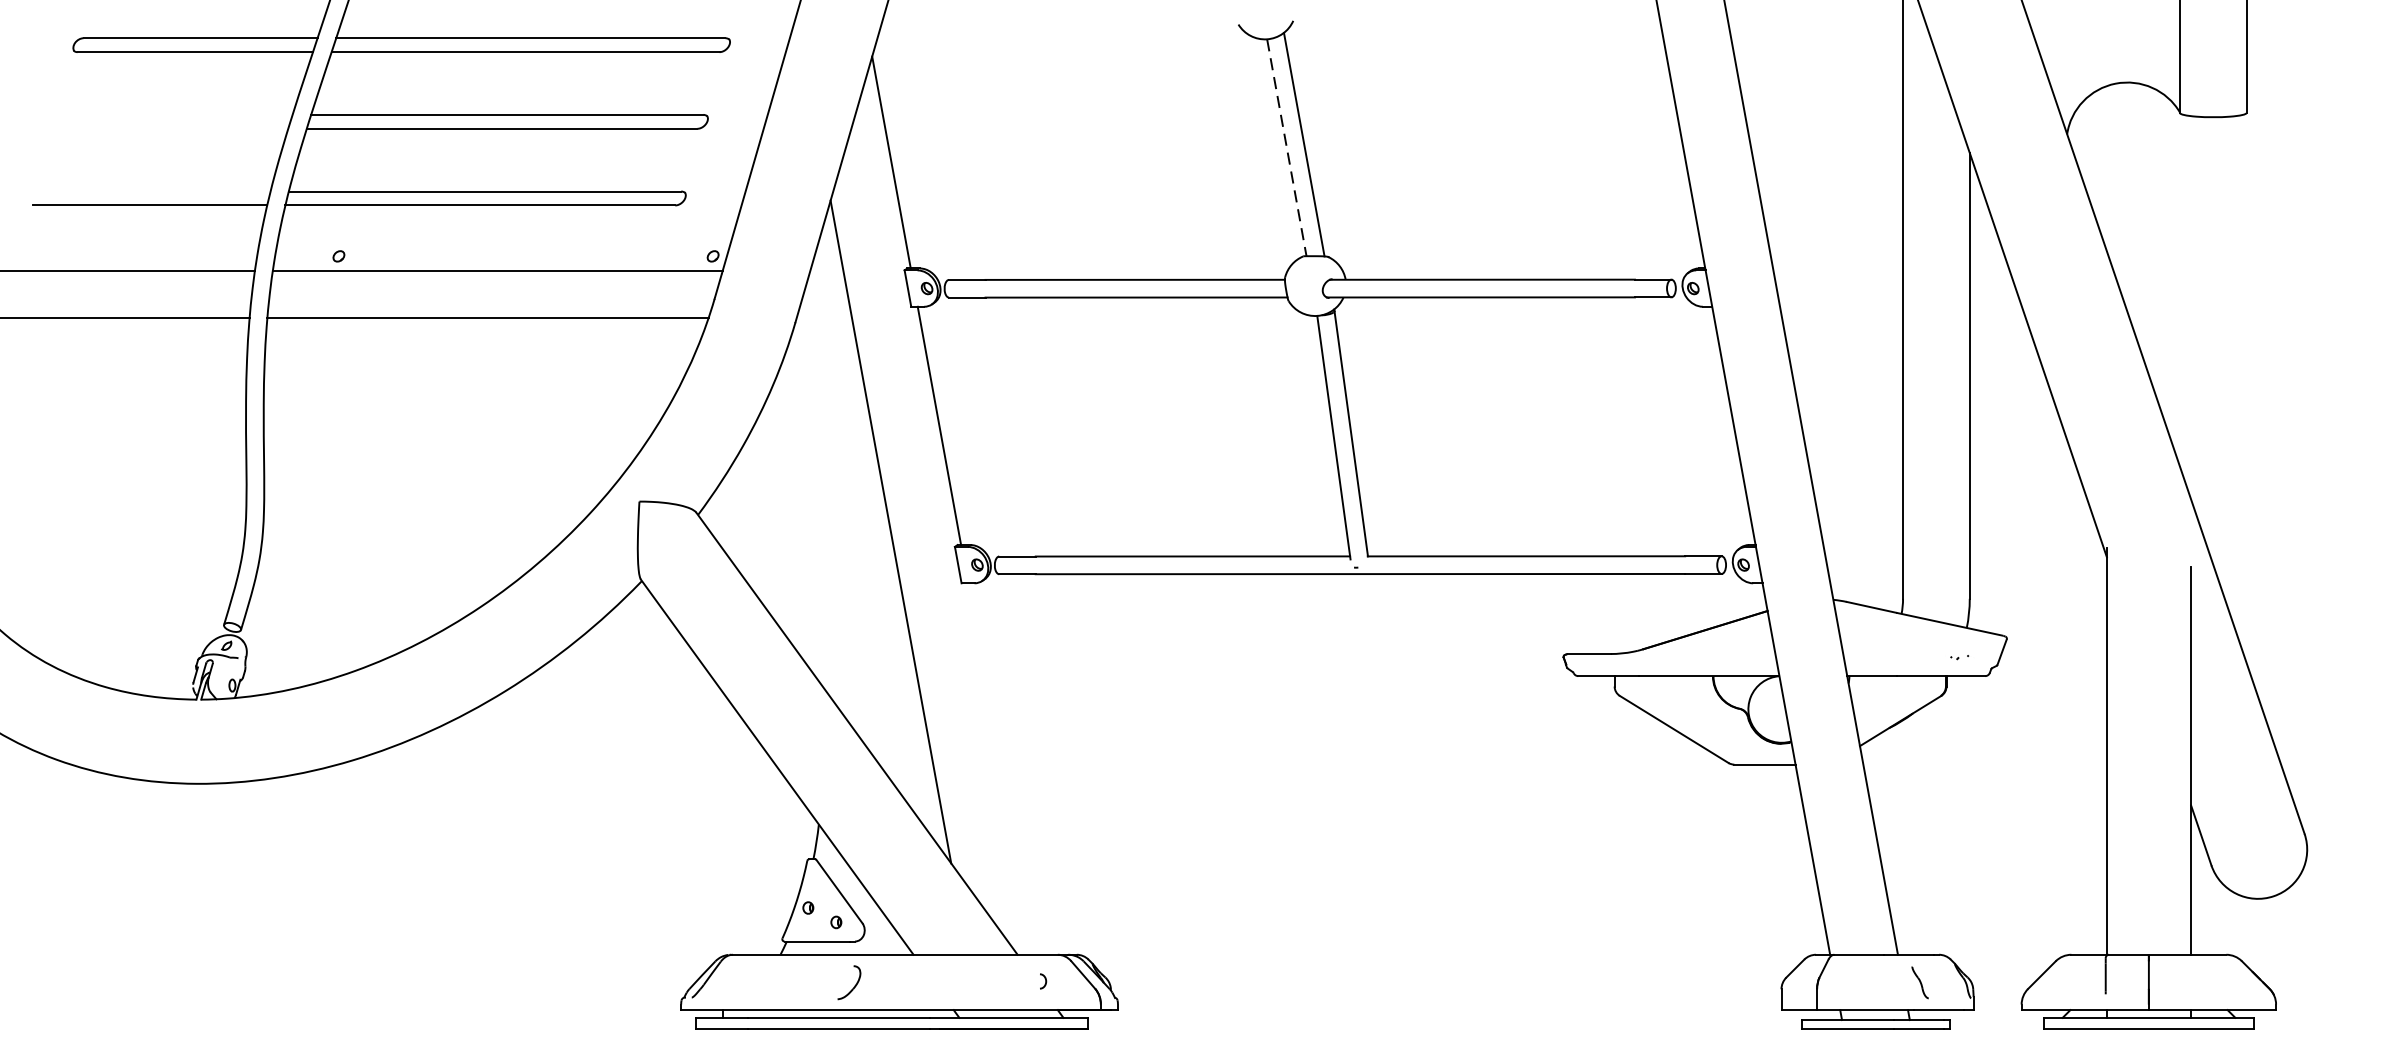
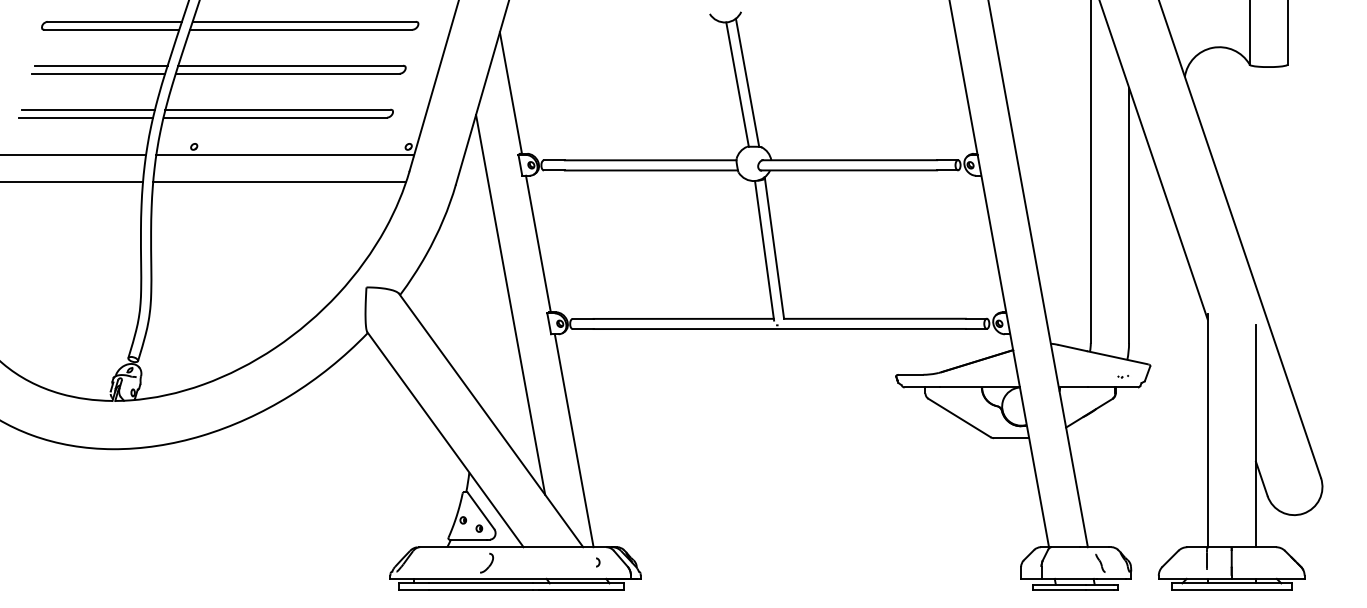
line: (177, 114) -> (101, 65), added
line: (171, 128) -> (98, 73), added
line: (1286, 149) -> (737, 85), dashed -> solid
line: (154, 191) -> (88, 109), added
line: (1000, 768) -> (573, 440), added

